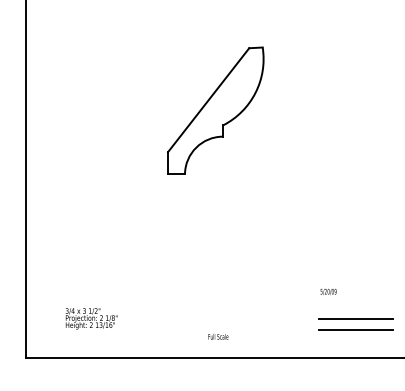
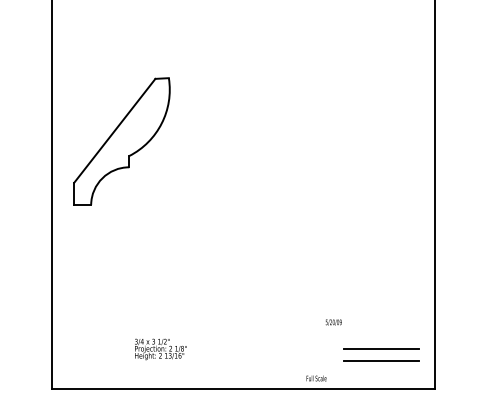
part: (215, 110) -> (121, 141), moved
text: (328, 291) -> (333, 322), moved
text: (91, 318) -> (160, 349), moved
text: (218, 336) -> (316, 378), moved

